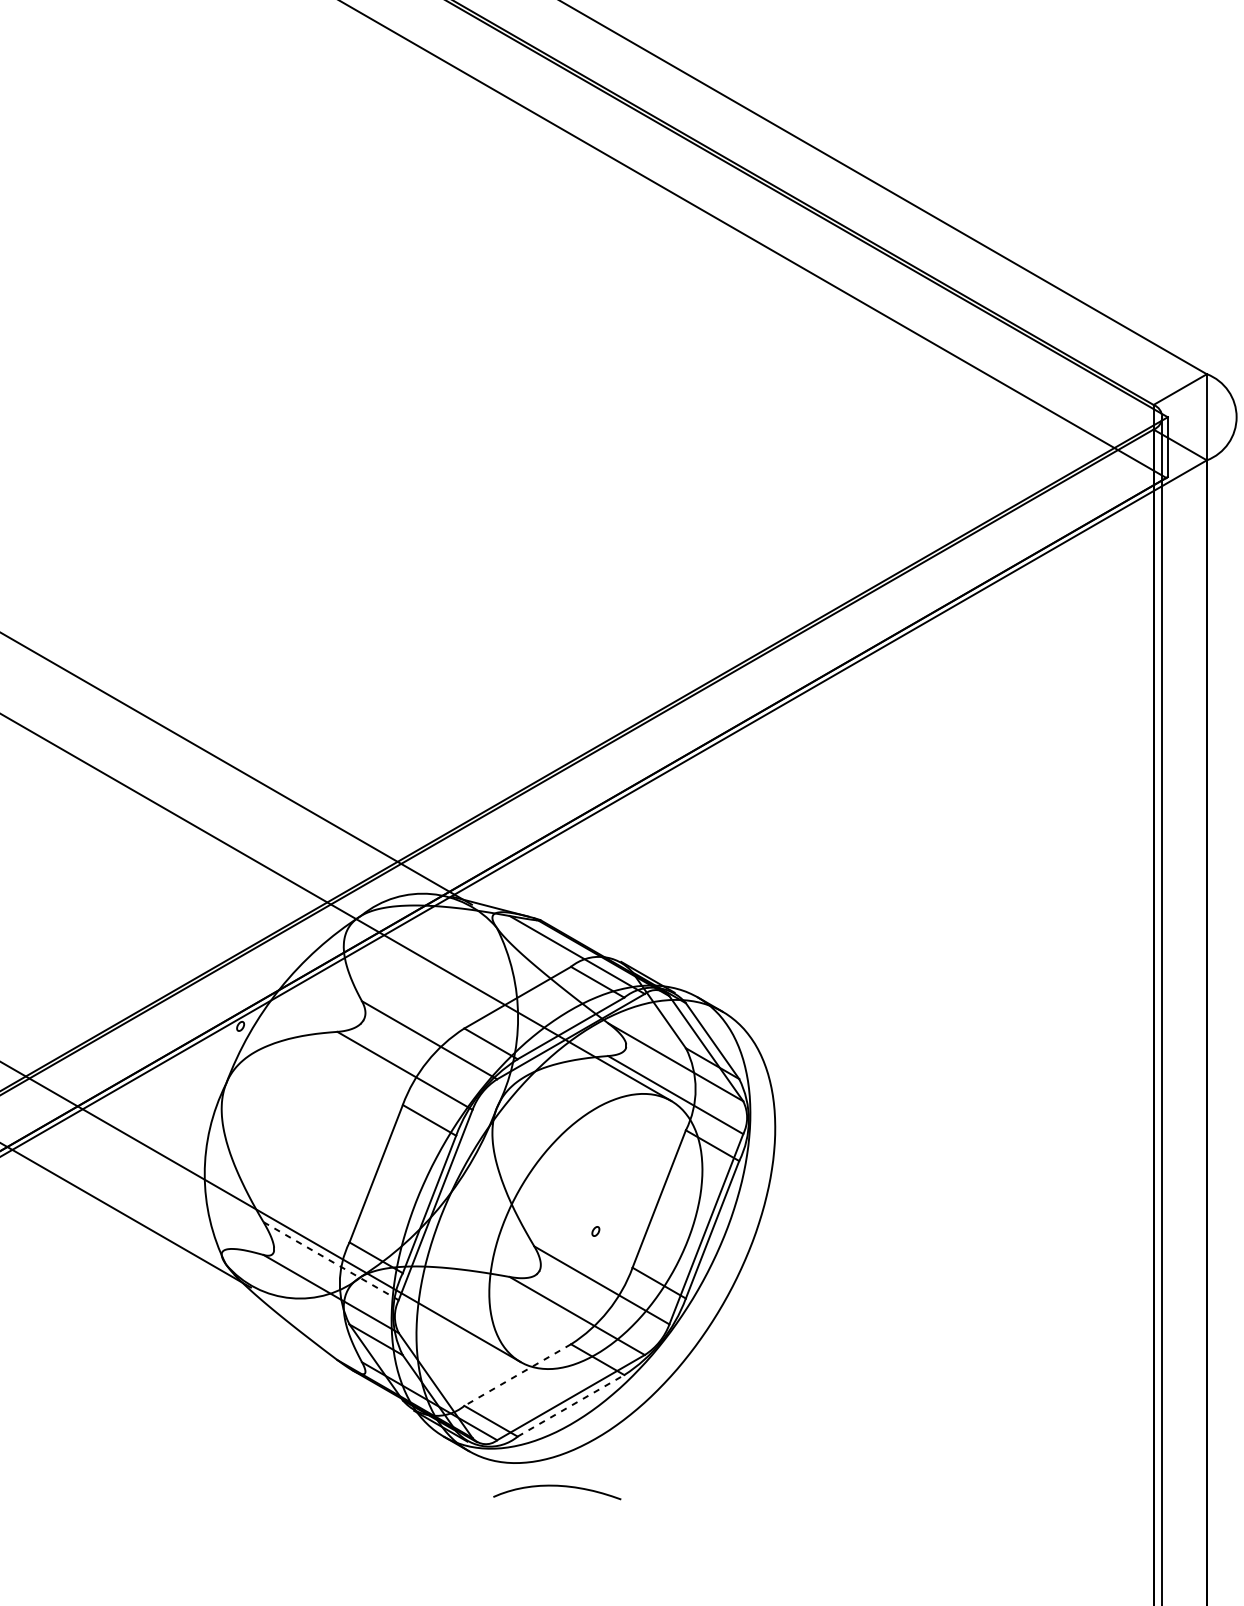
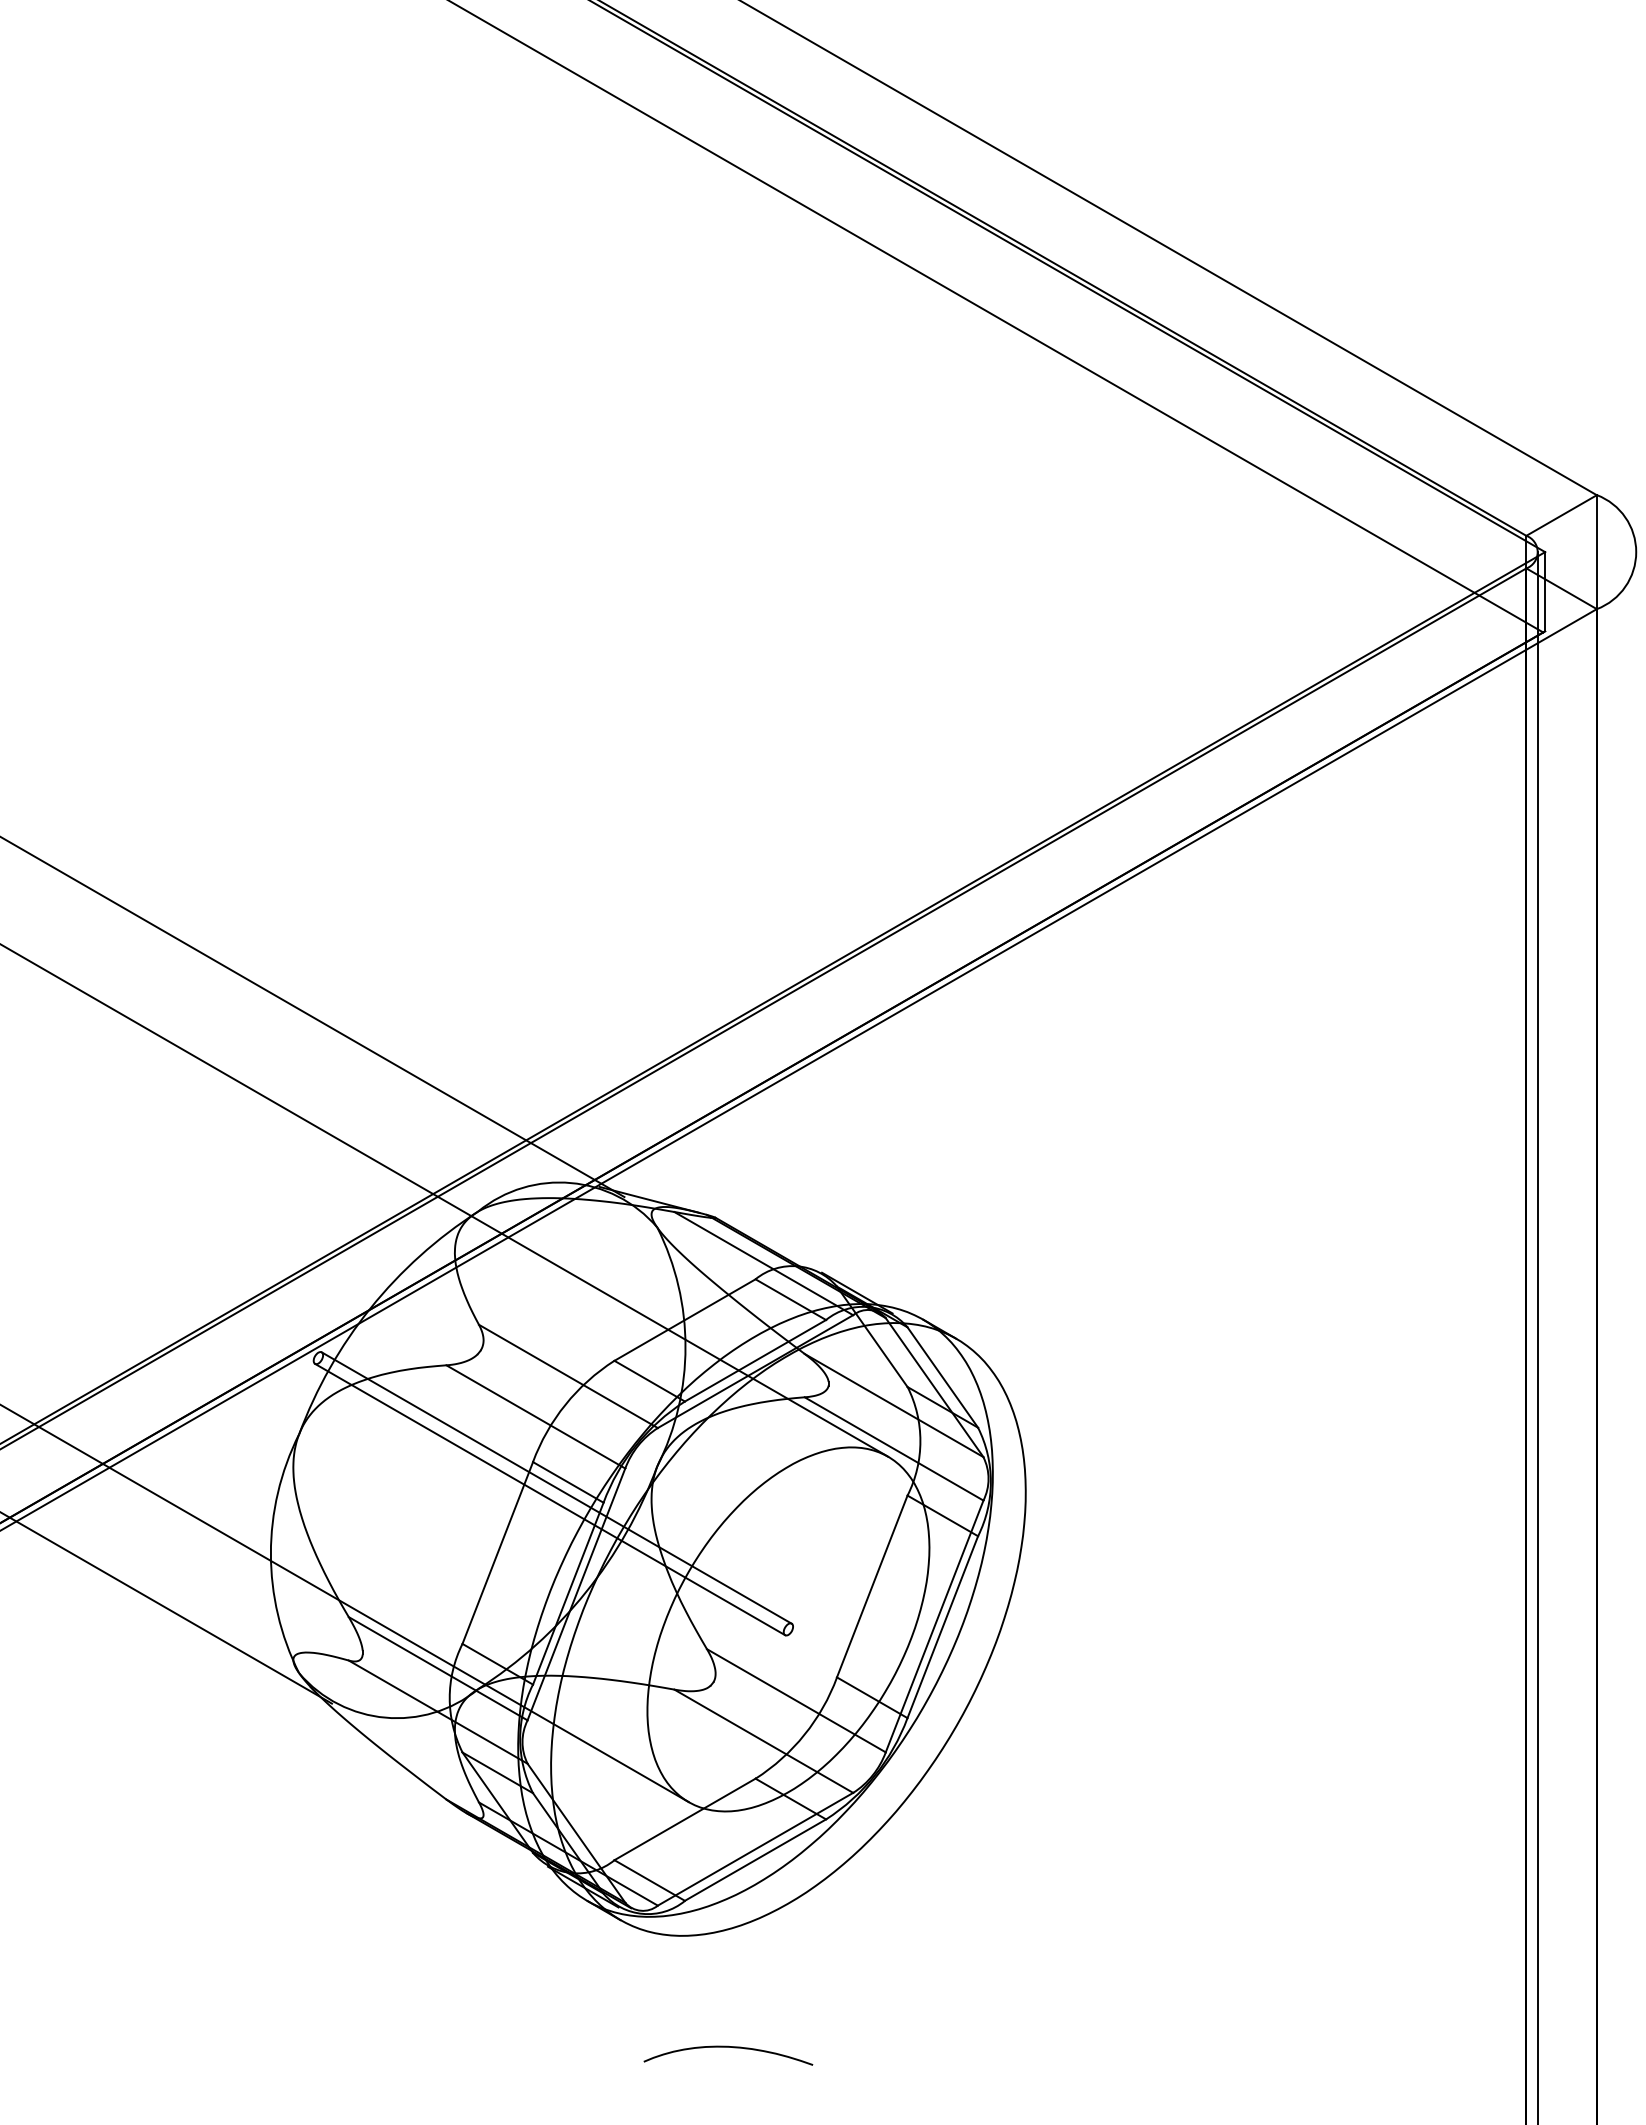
line: (420, 1124) -> (556, 1487), added
line: (416, 1133) -> (550, 1499), added
line: (331, 1261) -> (438, 1668), dashed -> solid
line: (517, 1375) -> (684, 1819), dashed -> solid
line: (570, 1405) -> (755, 1859), dashed -> solid
curve: (557, 1486) -> (728, 2047), moved

